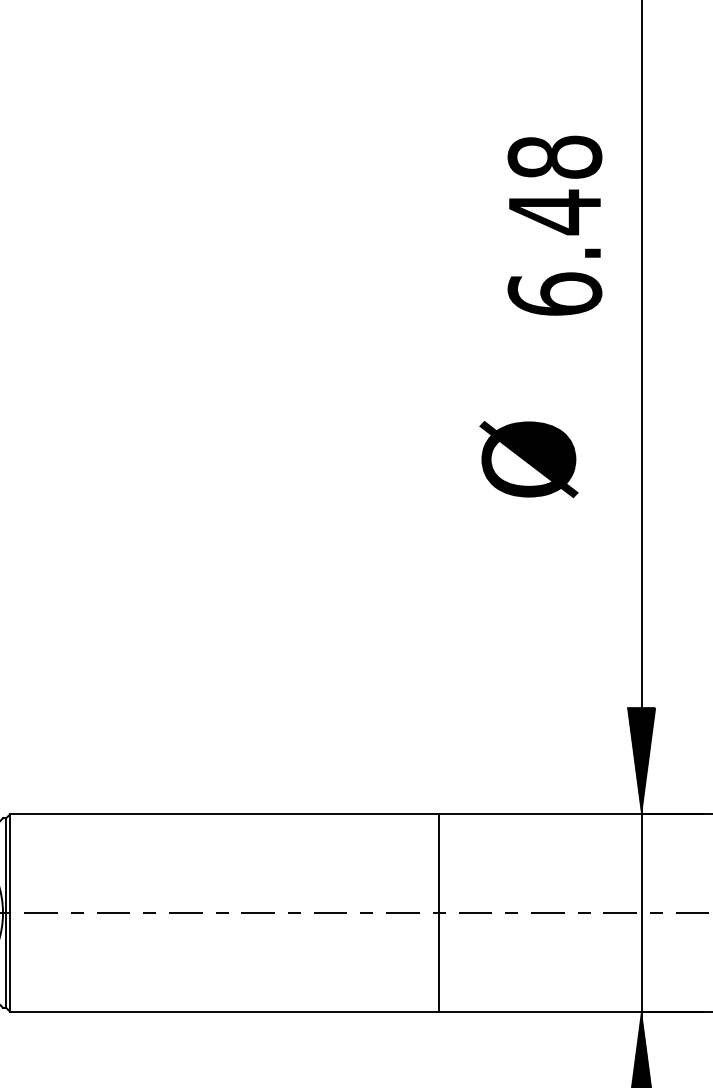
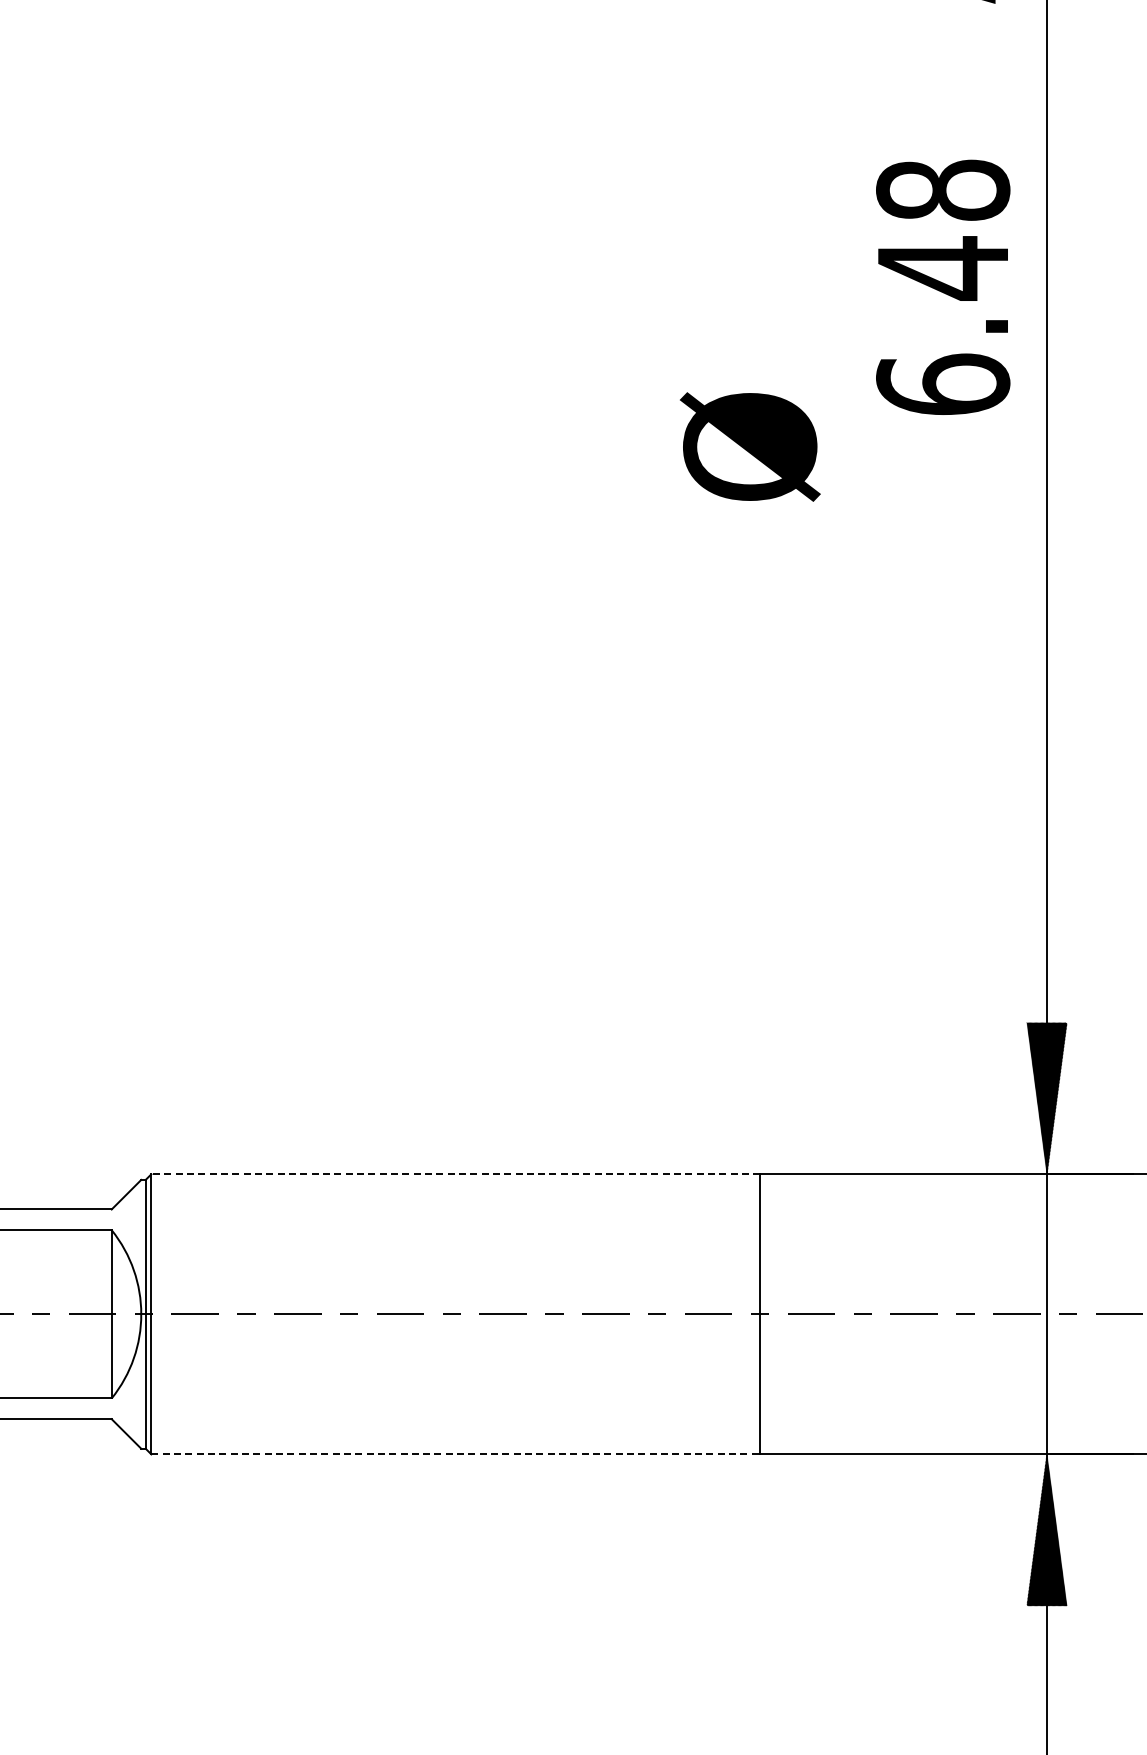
text: (555, 225) -> (943, 286), moved
text: (529, 459) -> (750, 446), moved
line: (224, 814) -> (455, 1174), solid -> dashed
line: (225, 1011) -> (456, 1454), solid -> dashed

